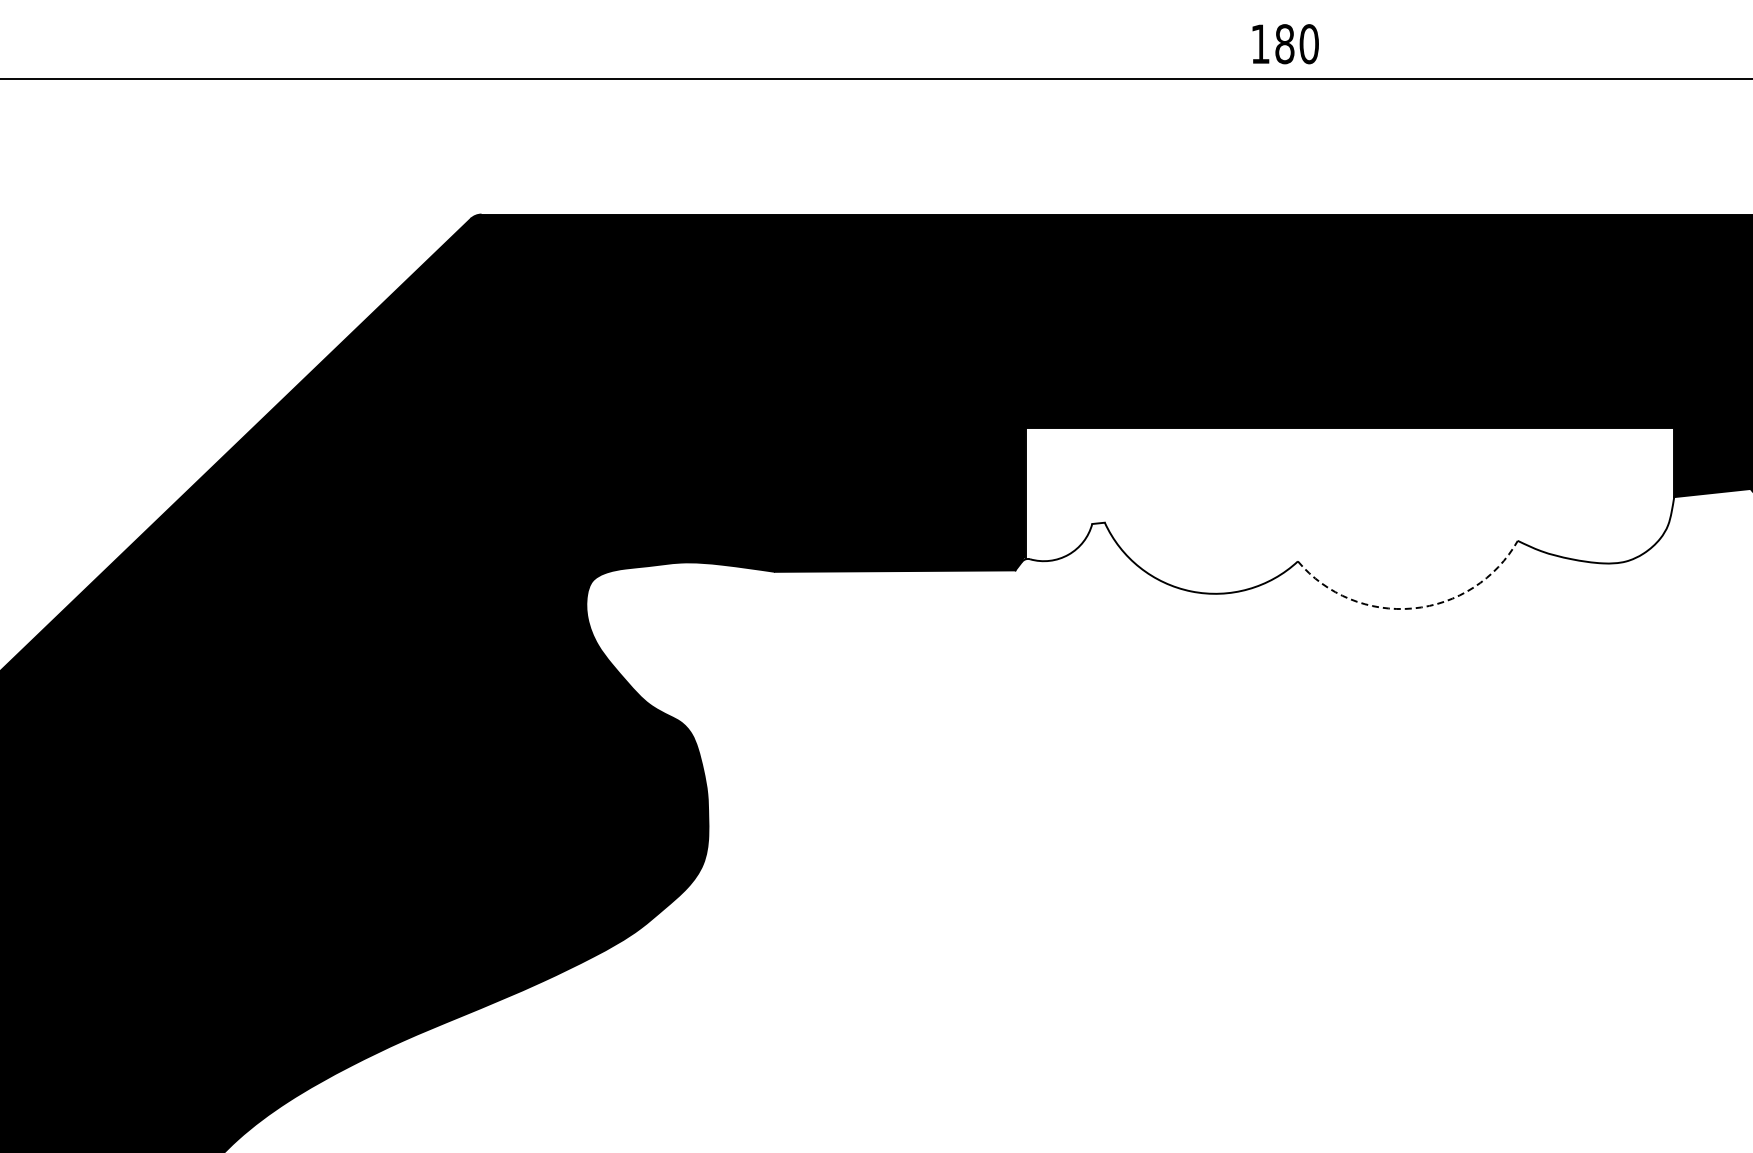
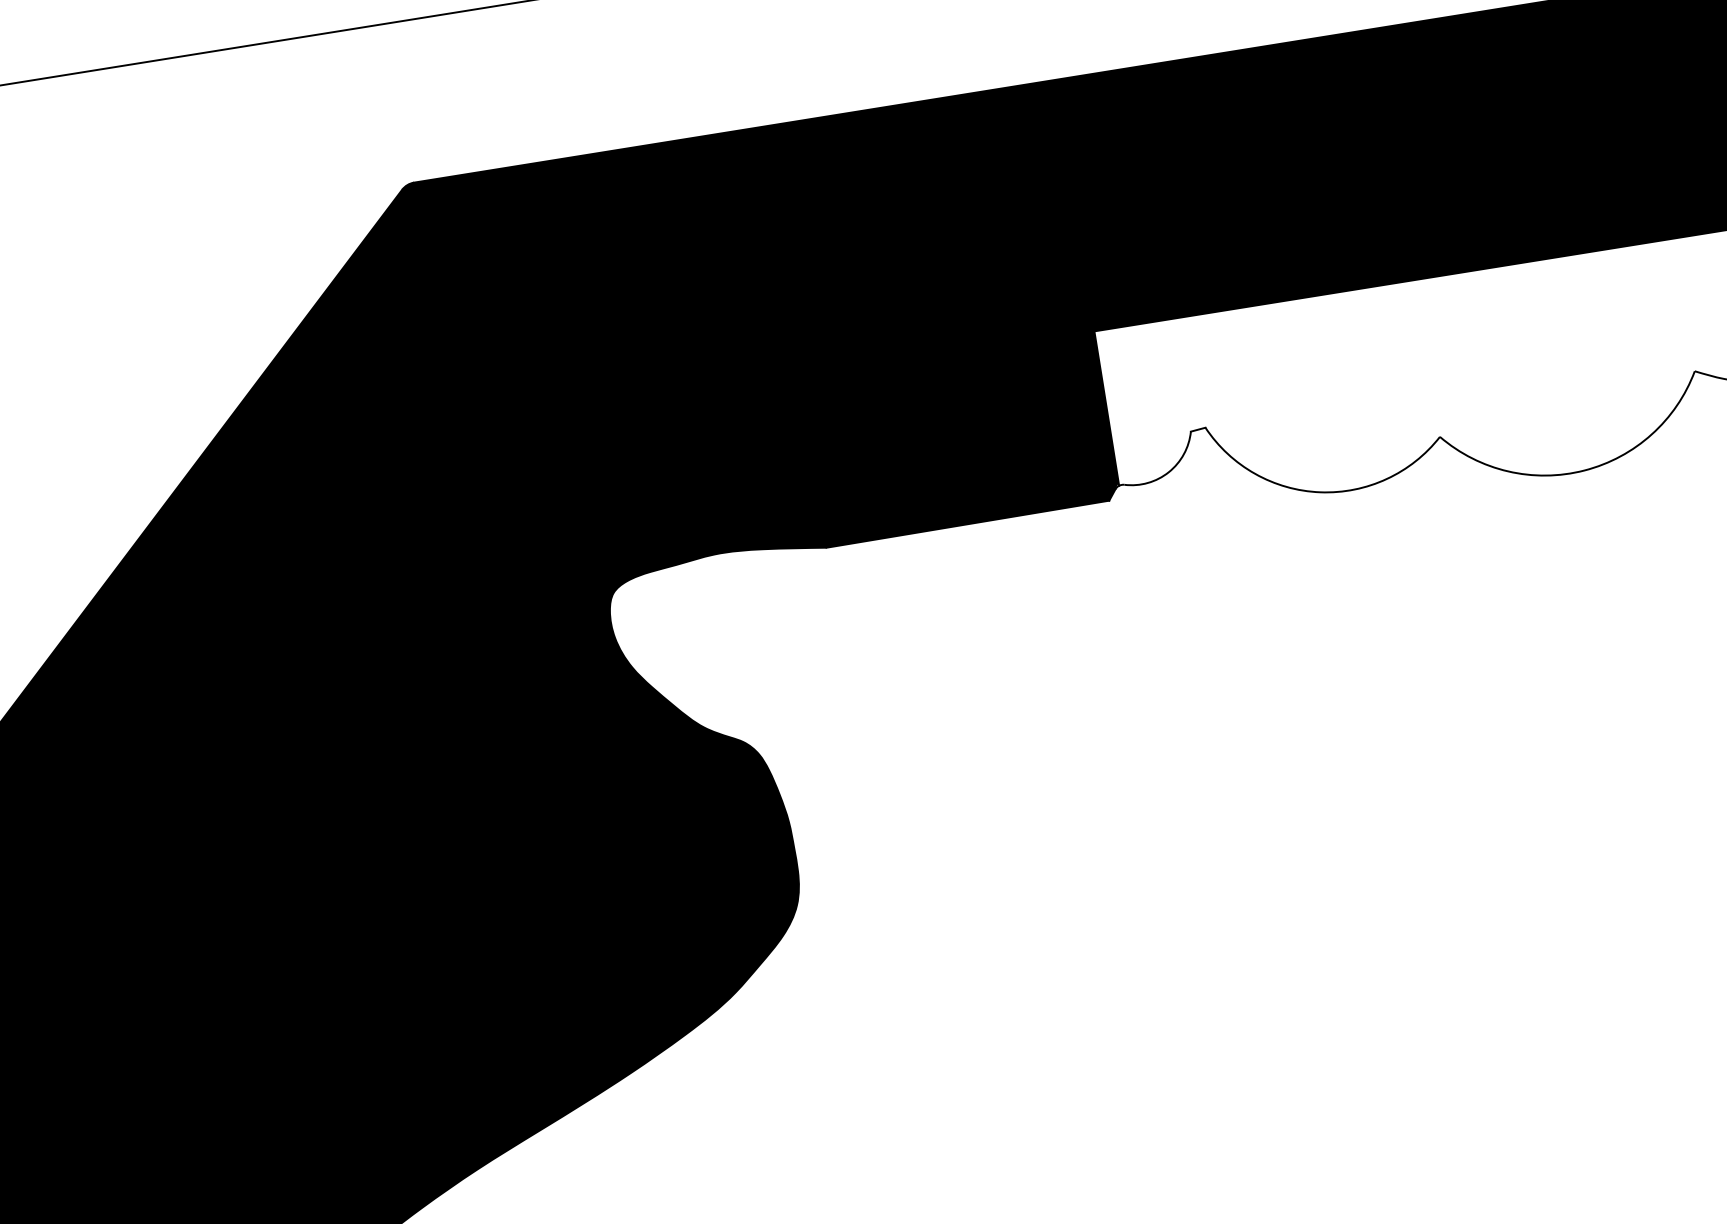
arc: (1413, 608) -> (1584, 470), dashed -> solid

